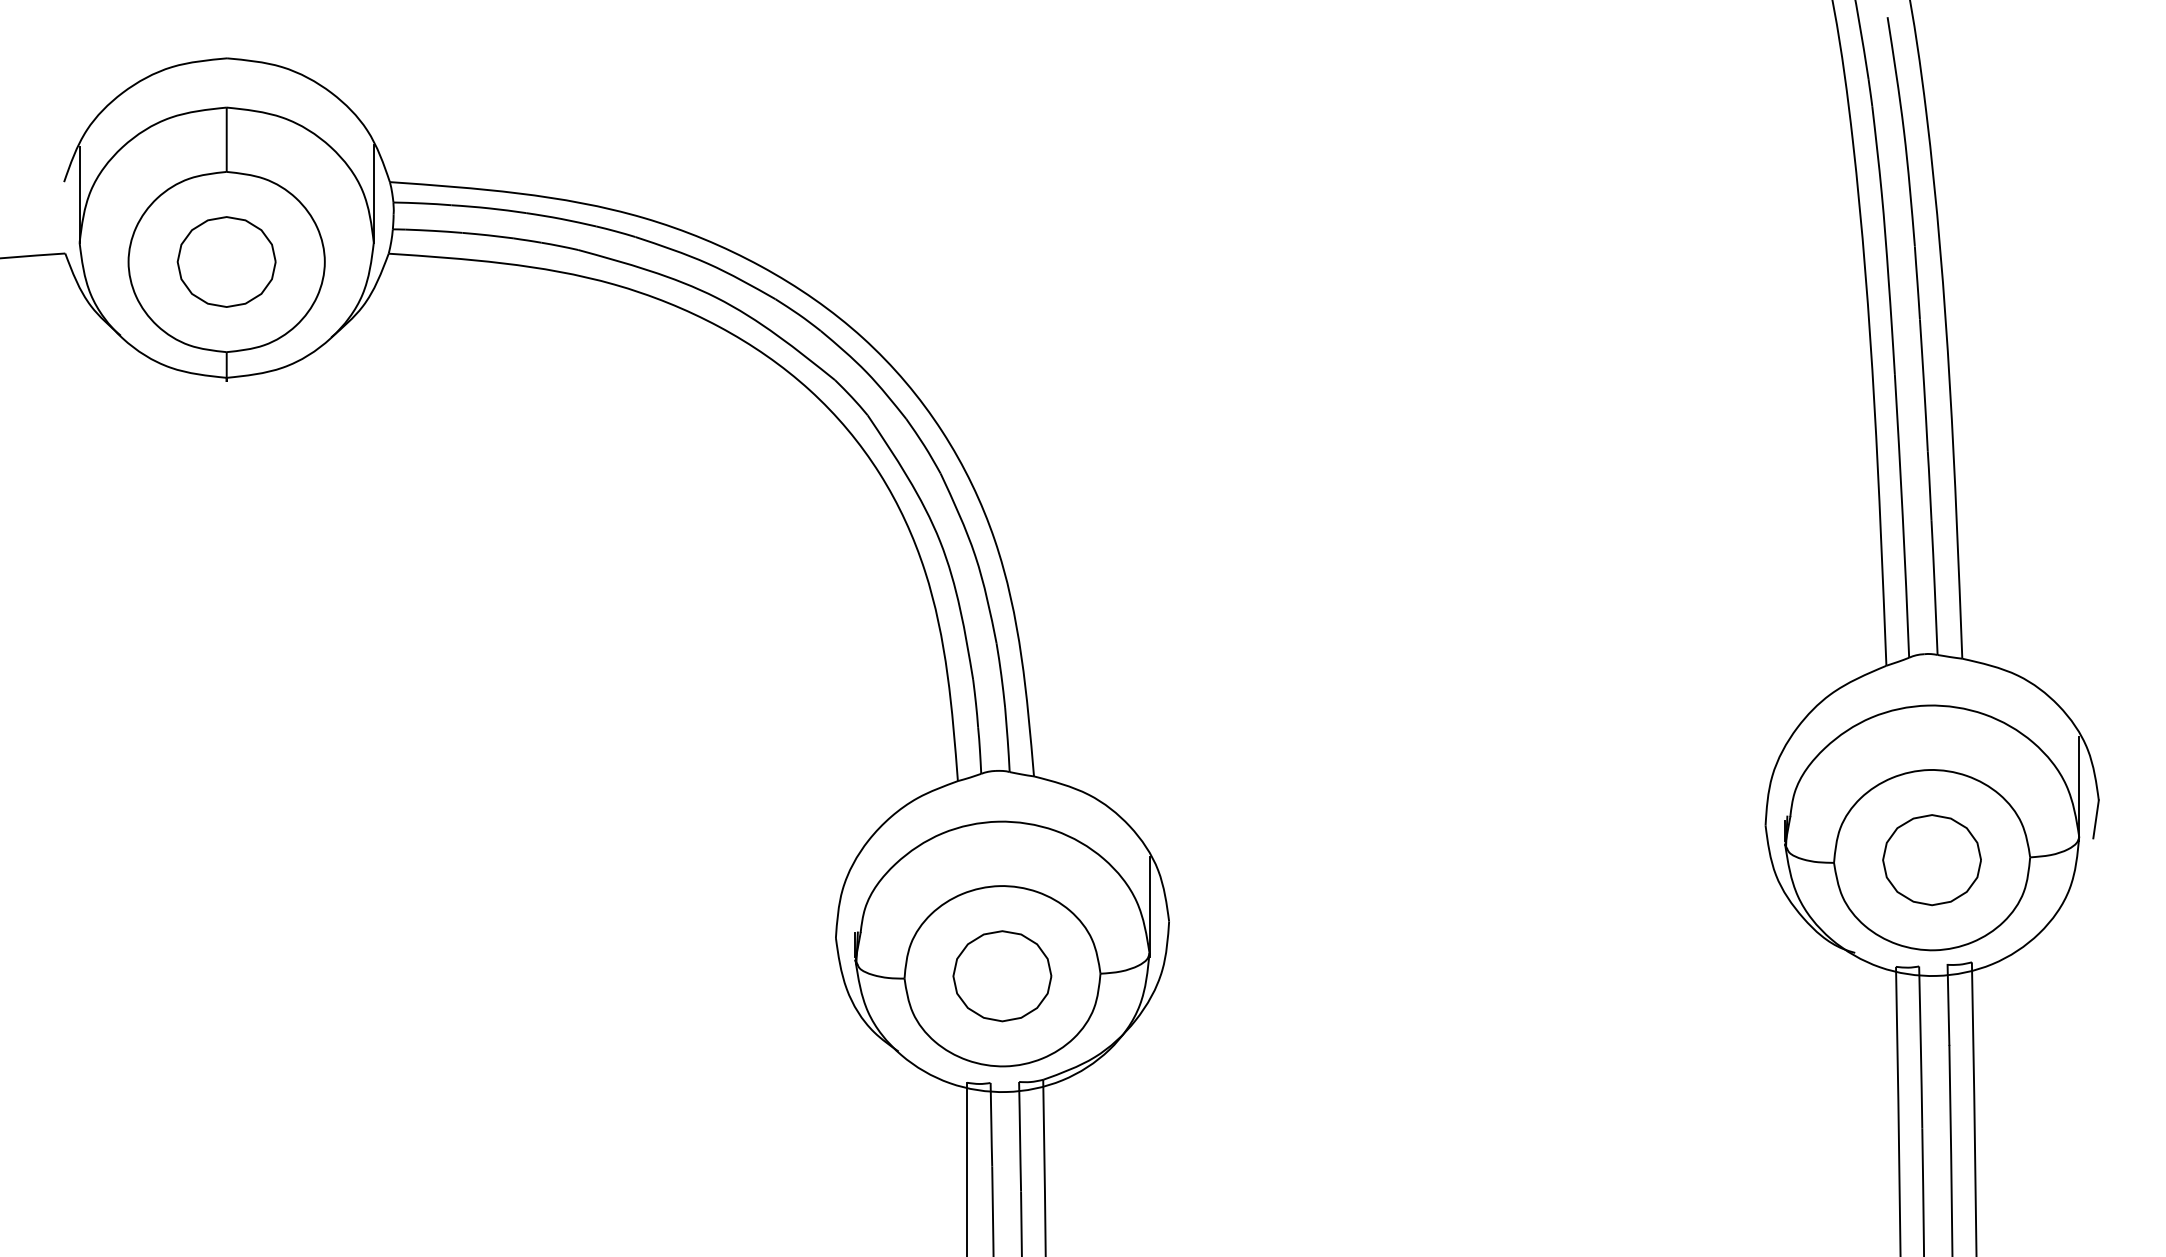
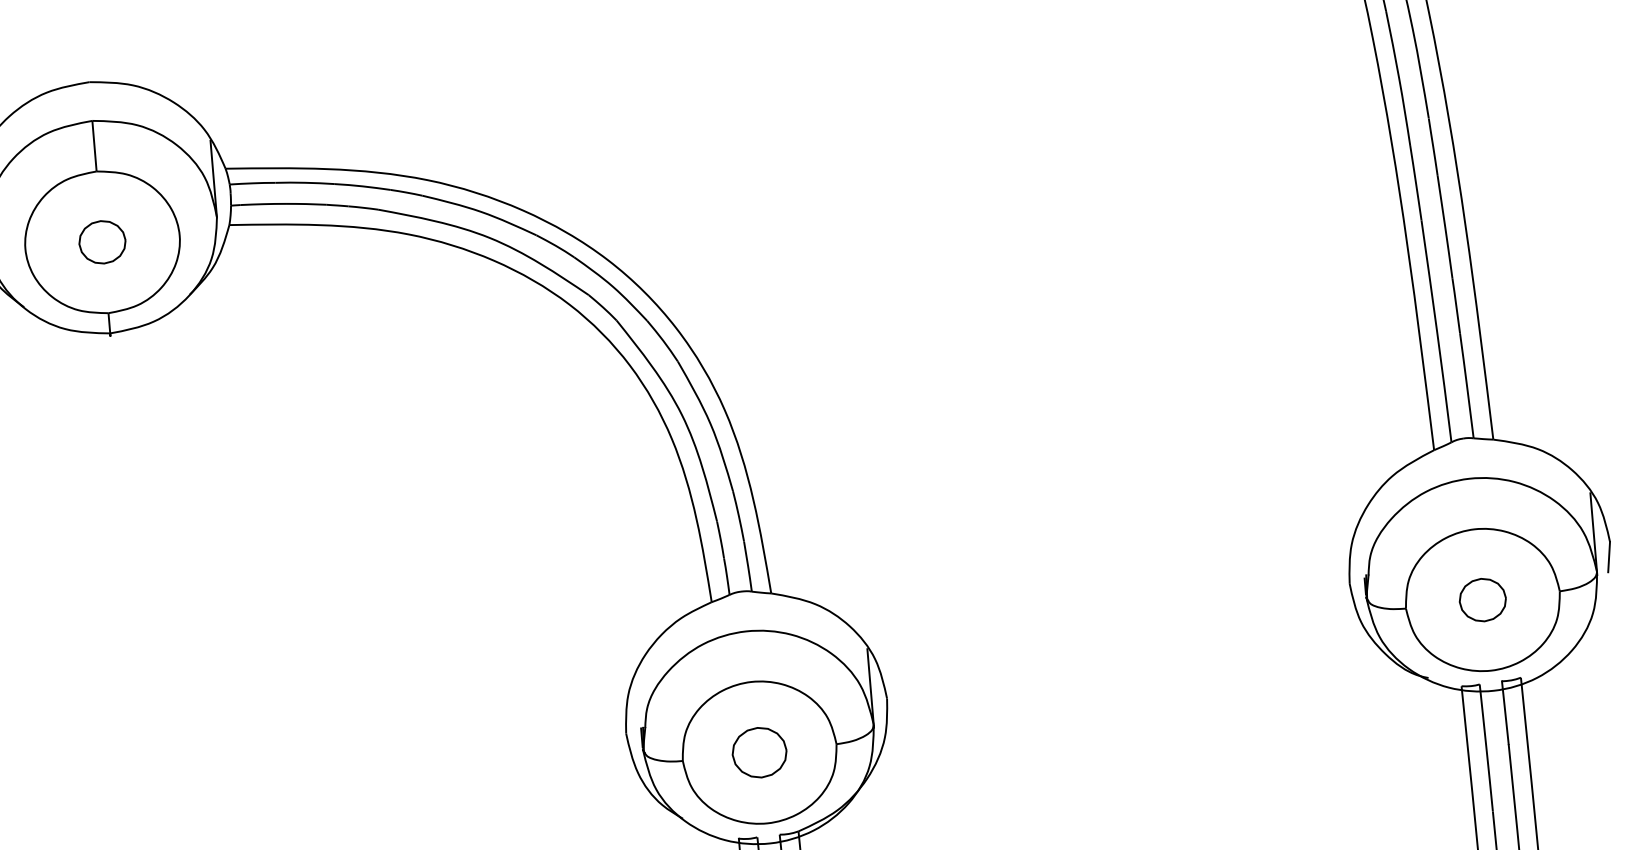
part: (226, 261) -> (102, 241), size x0.6
part: (1931, 860) -> (1482, 600), size x0.6
part: (1002, 976) -> (759, 752), size x0.7

